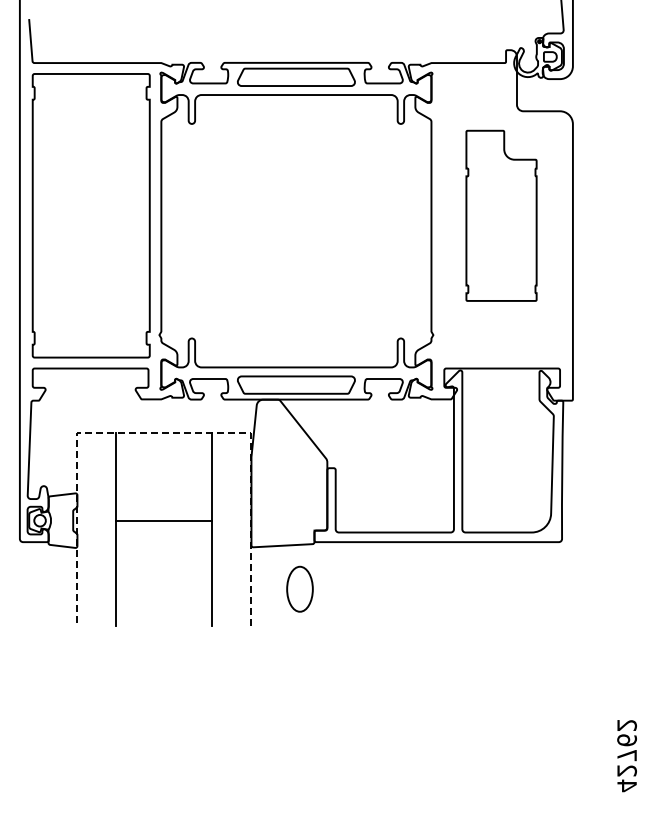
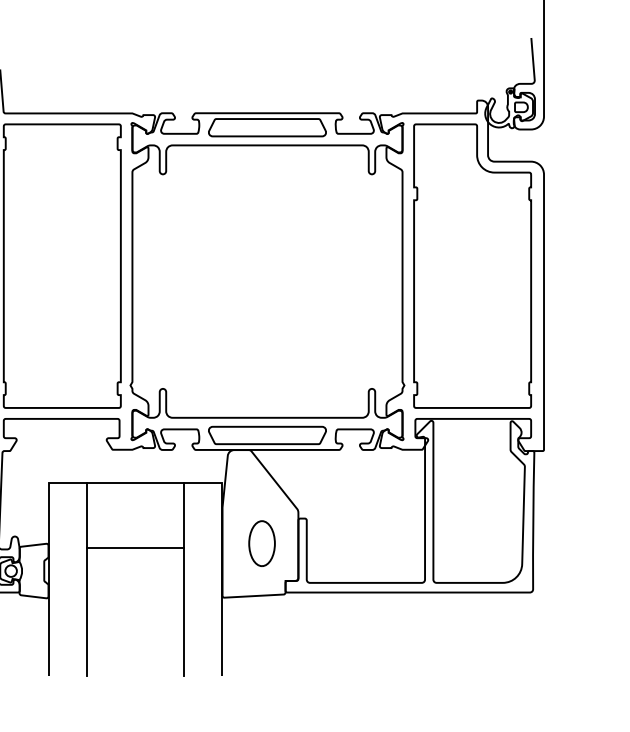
part: (501, 215) -> (472, 265), size x1.67
line: (164, 432) -> (135, 482), dashed -> solid
line: (164, 521) -> (135, 547), moved
part: (299, 588) -> (261, 542), moved

